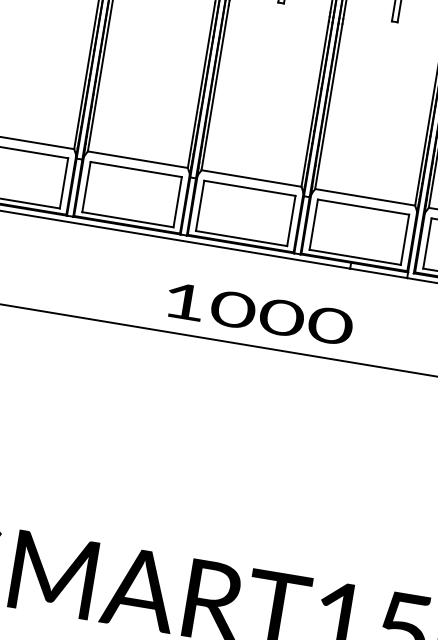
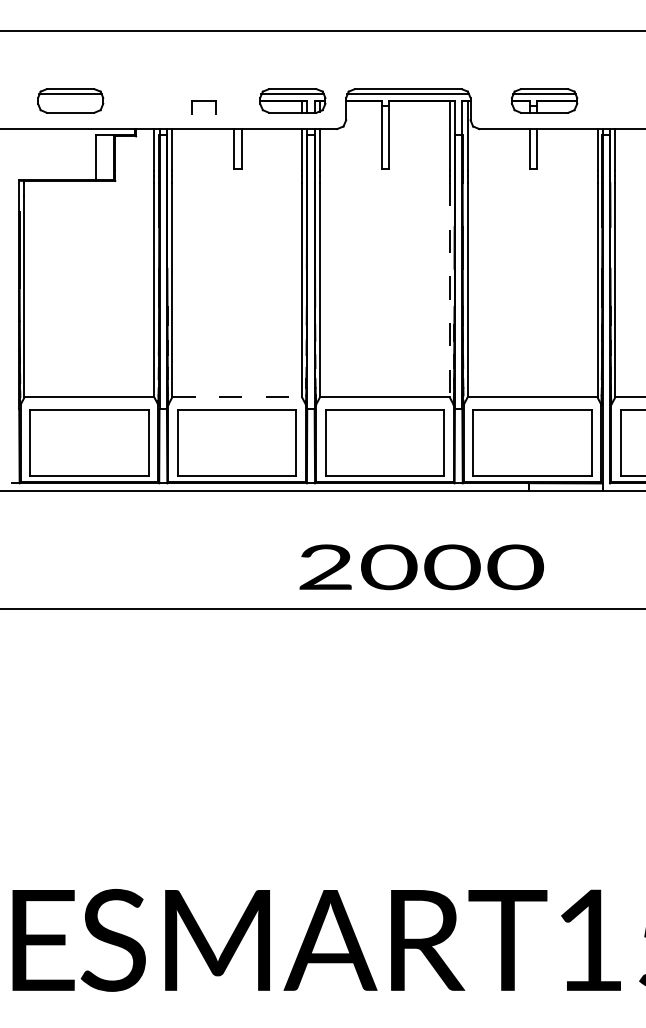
line: (314, 104) -> (449, 290), solid -> dashed
line: (138, 159) -> (237, 397), solid -> dashed
text: (184, 301) -> (325, 566), 1000 -> 2000

